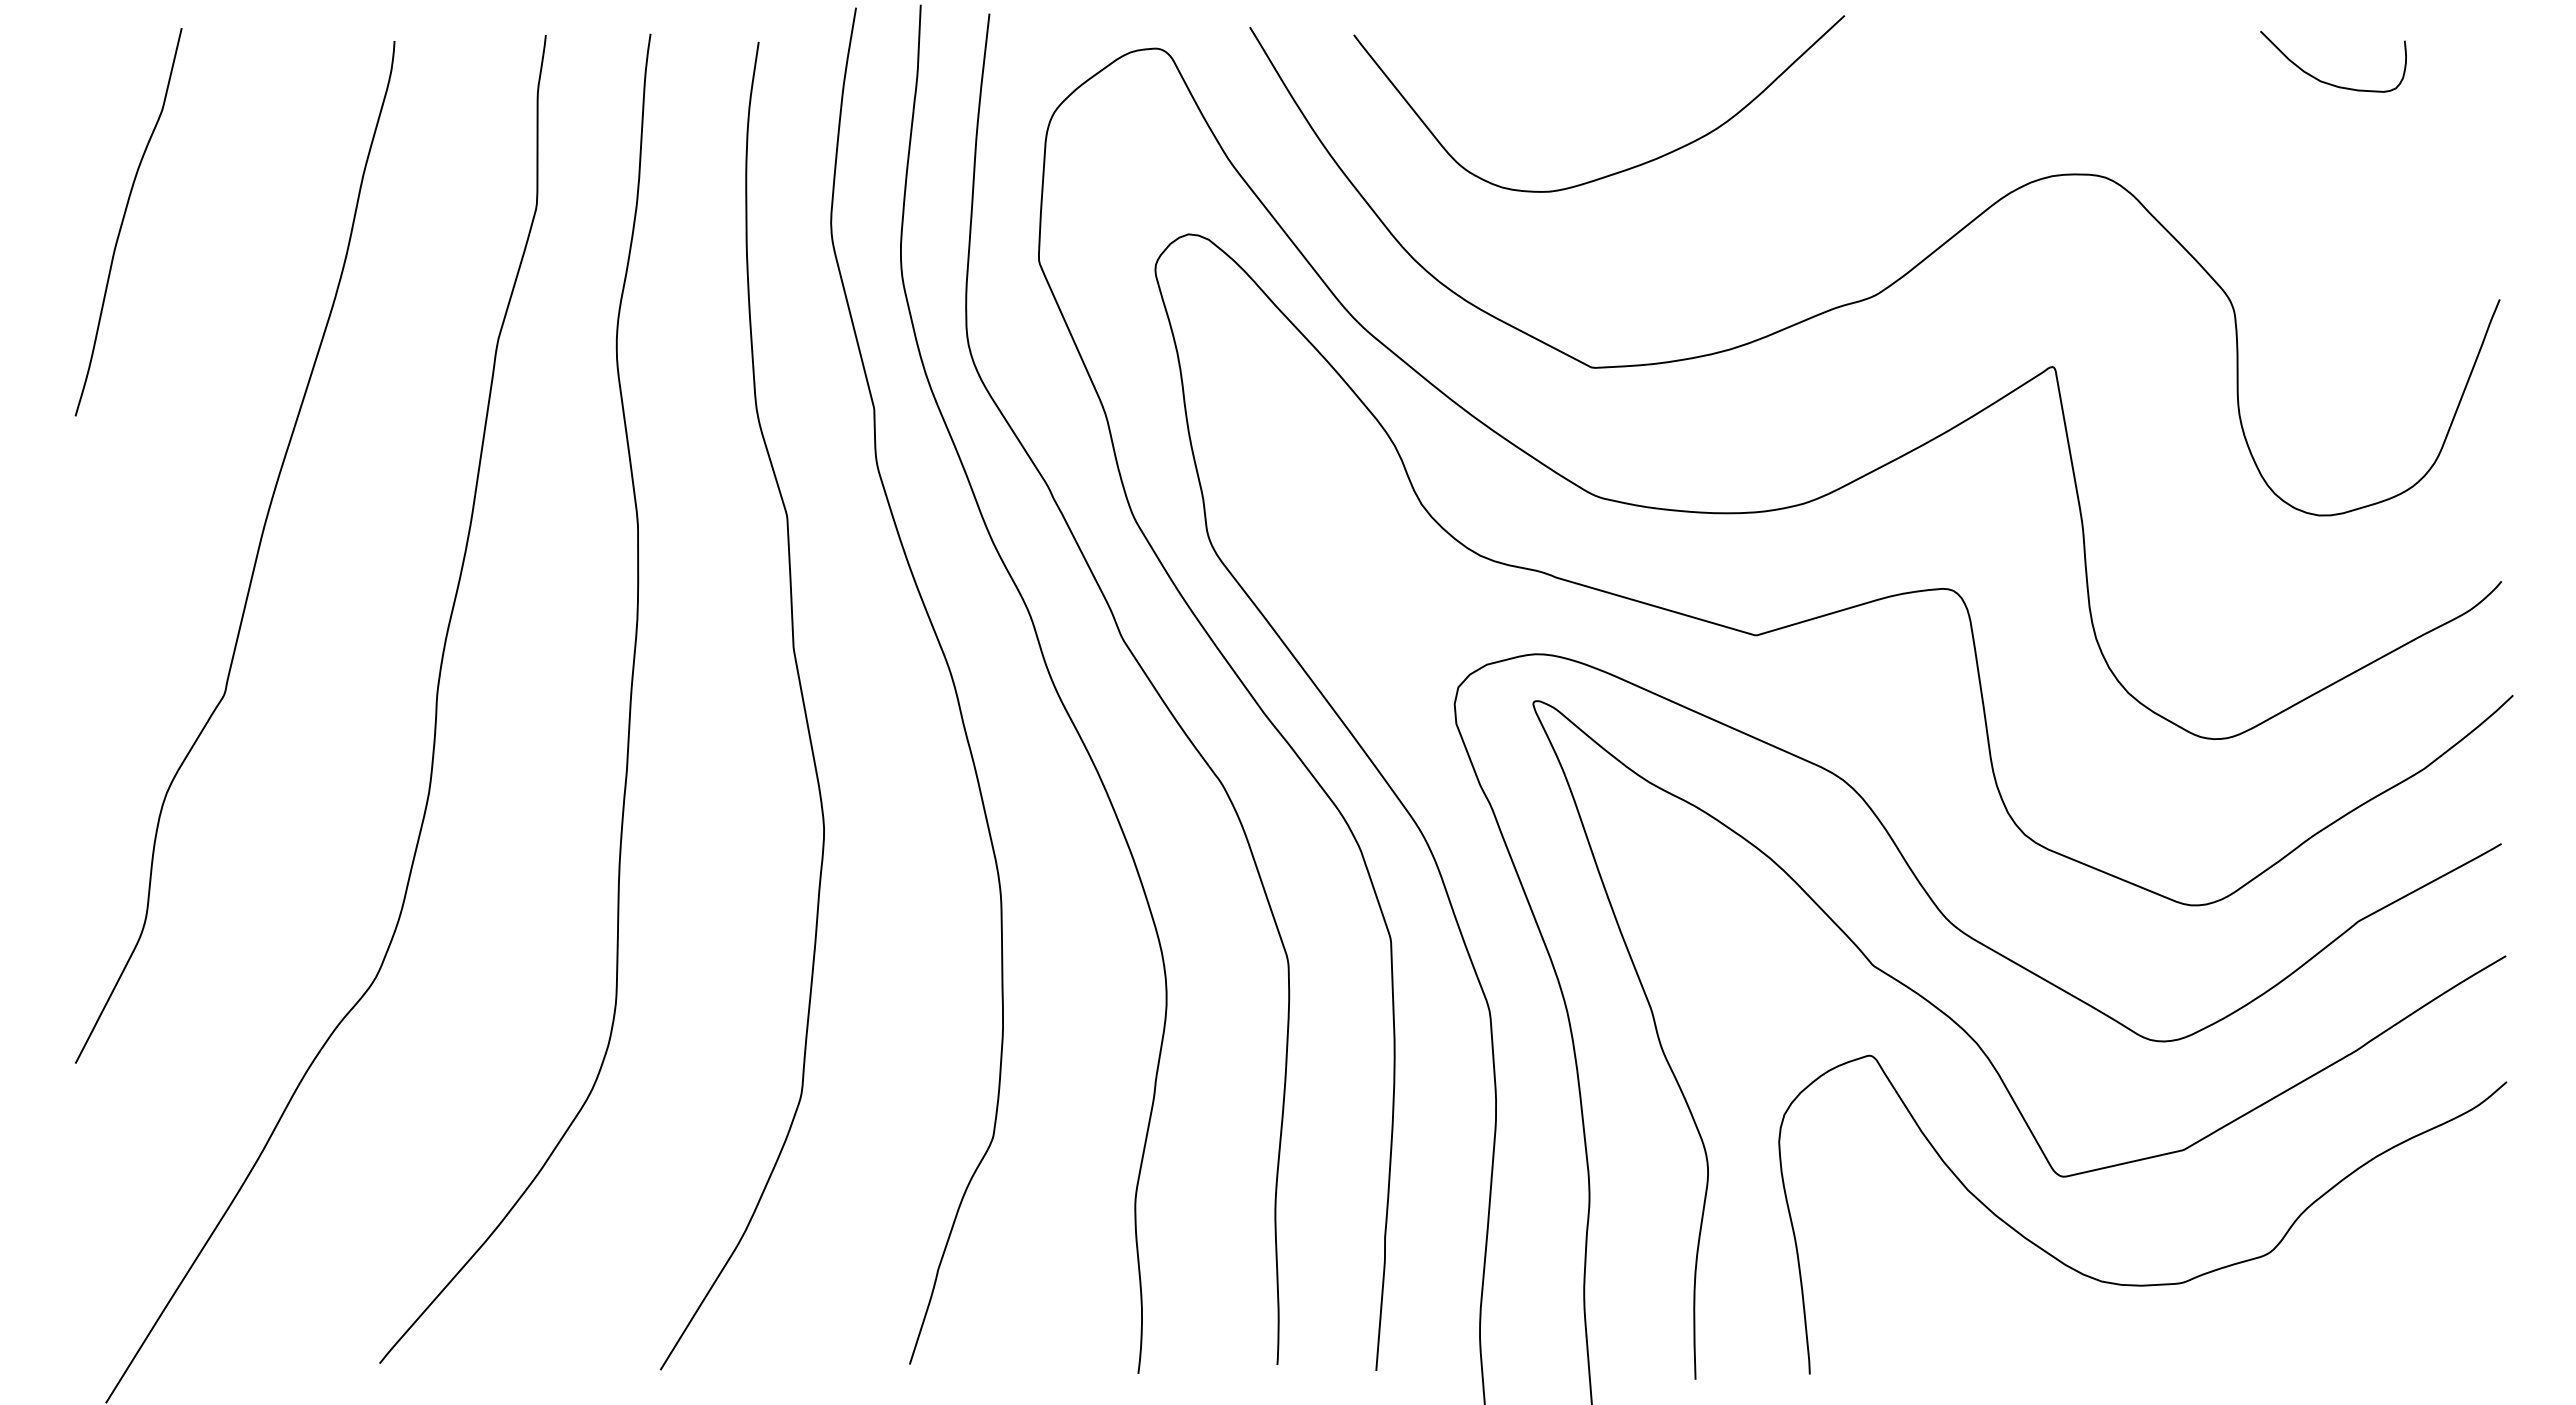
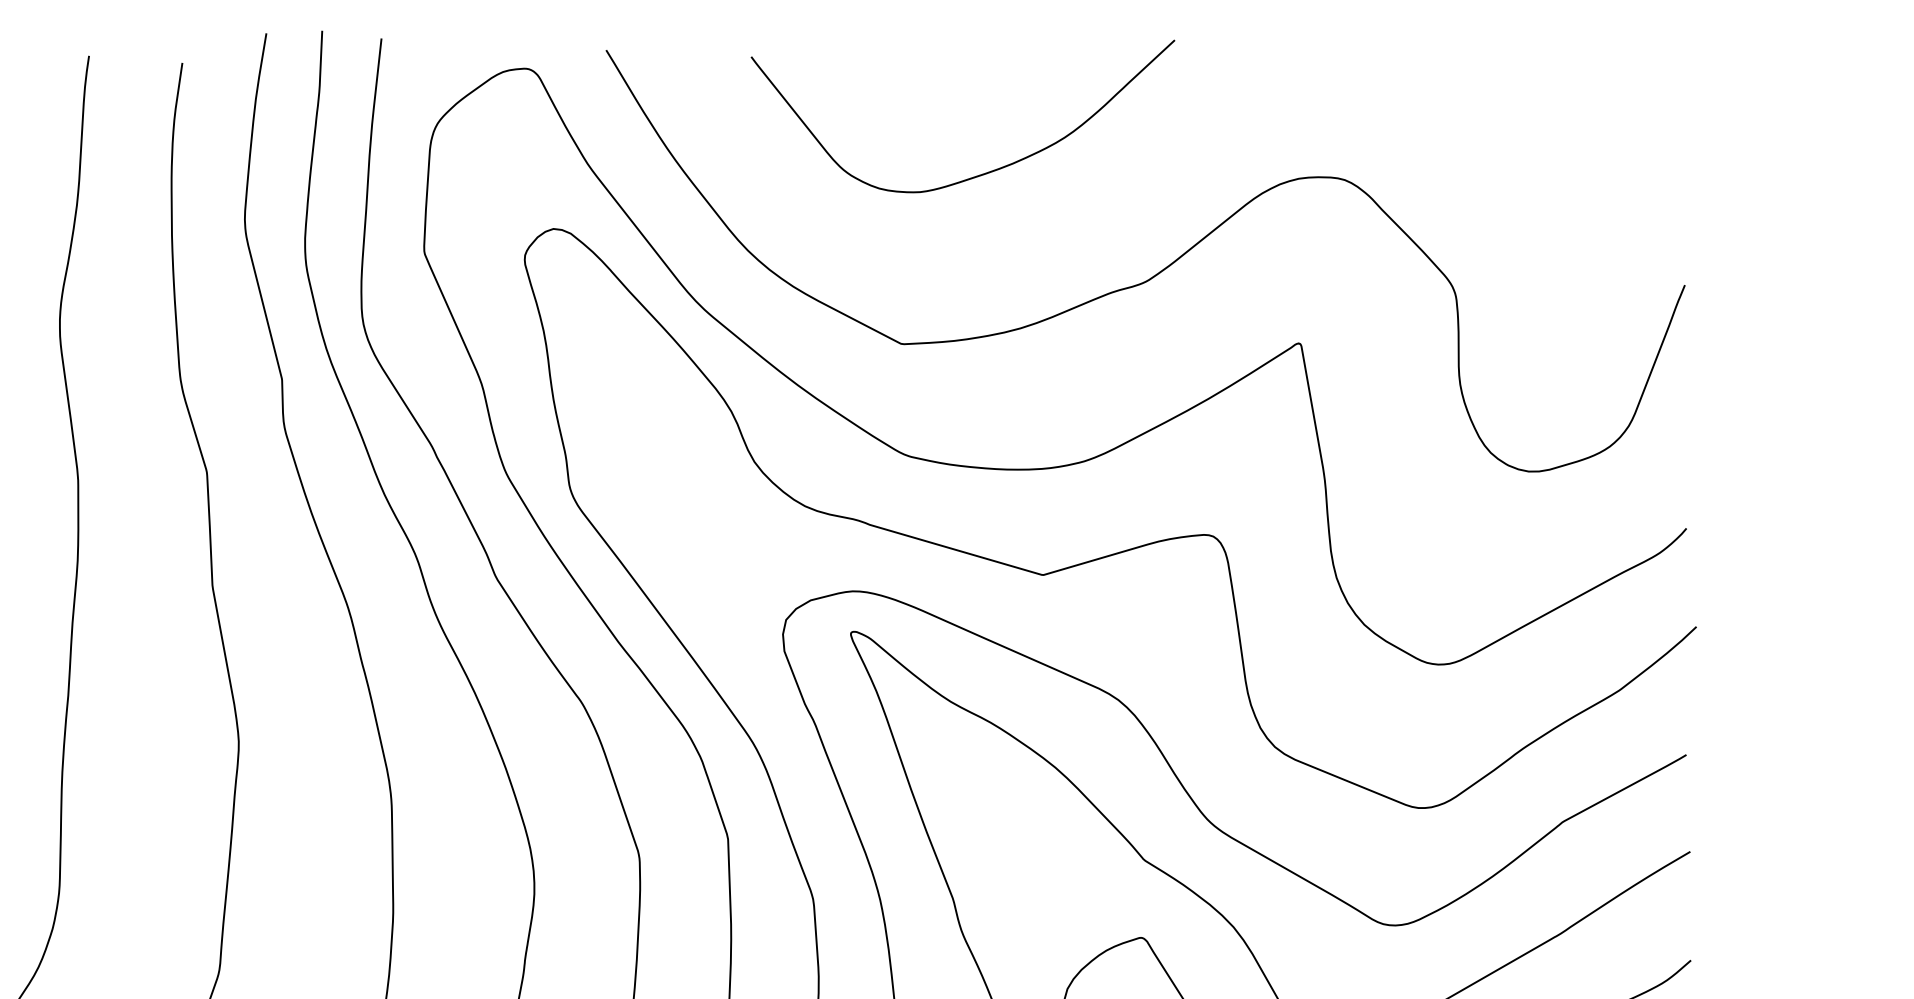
curve: (2328, 82) -> (1537, 97), removed
curve: (1621, 170) -> (982, 173), moved

